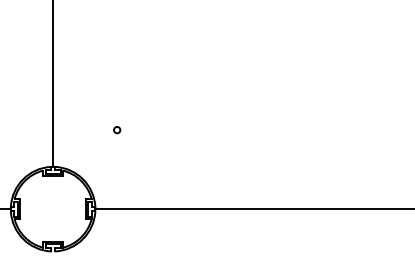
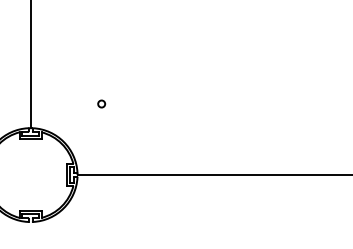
circle: (117, 130) -> (102, 104), moved

